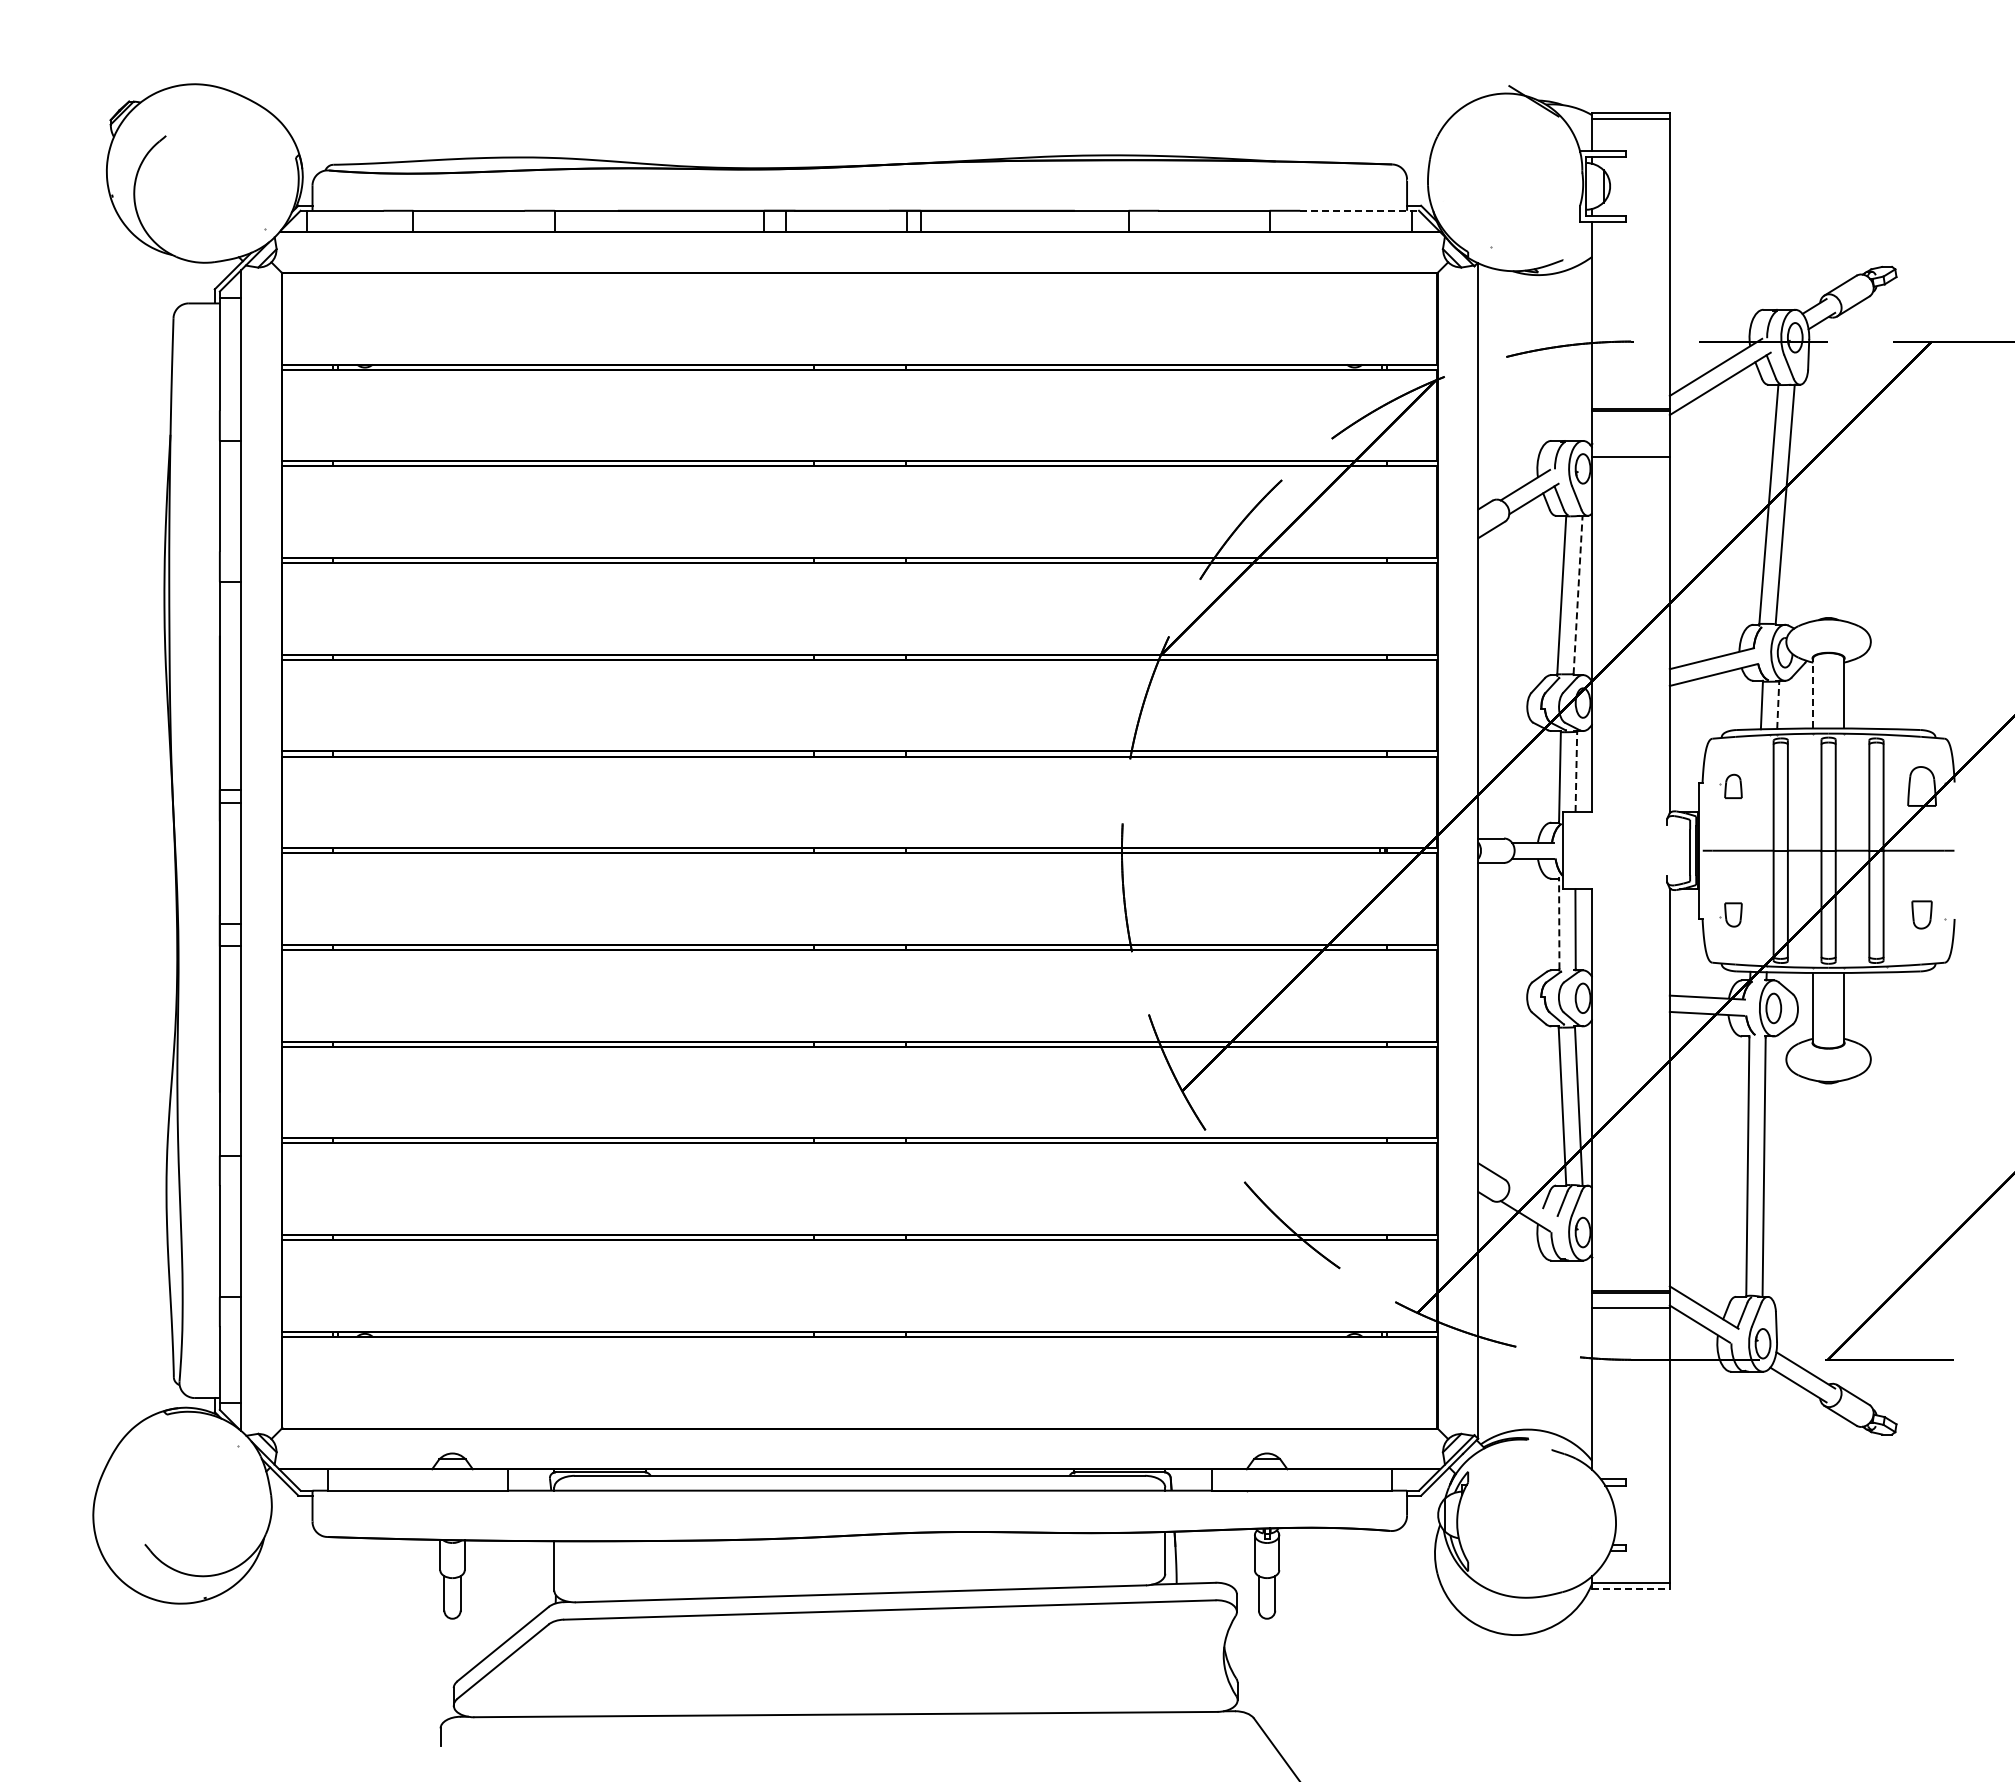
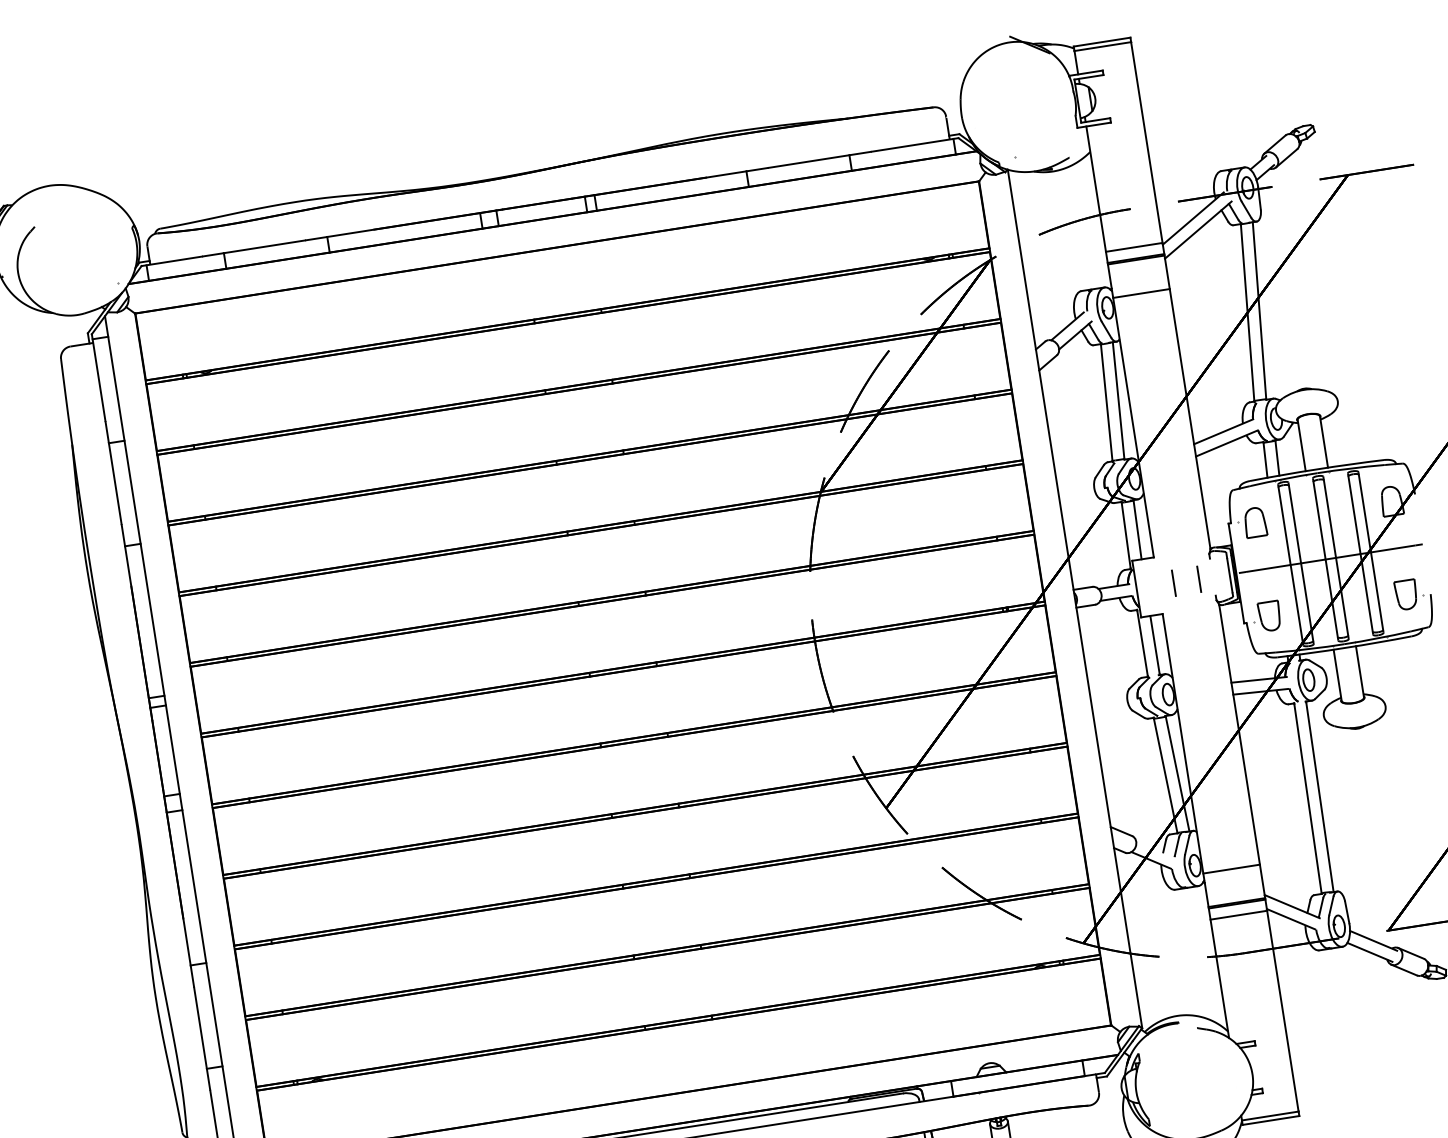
line: (1360, 210) -> (915, 144), dashed -> solid
line: (1630, 393) -> (1133, 247), added
line: (1578, 594) -> (1118, 400), dashed -> solid
line: (1813, 692) -> (1301, 444), dashed -> solid
line: (1778, 705) -> (1277, 458), dashed -> solid
line: (1576, 771) -> (1137, 529), dashed -> solid
part: (1730, 786) -> (1251, 523), size x1.67
line: (1613, 850) -> (1173, 583), added
line: (1648, 850) -> (1199, 579), added
part: (1730, 914) -> (1266, 616), size x1.67
part: (1921, 914) -> (1405, 594), size x1.43
line: (1559, 924) -> (1142, 643), dashed -> solid
line: (1630, 1244) -> (1231, 868), added
line: (1631, 1588) -> (1271, 1120), dashed -> solid

